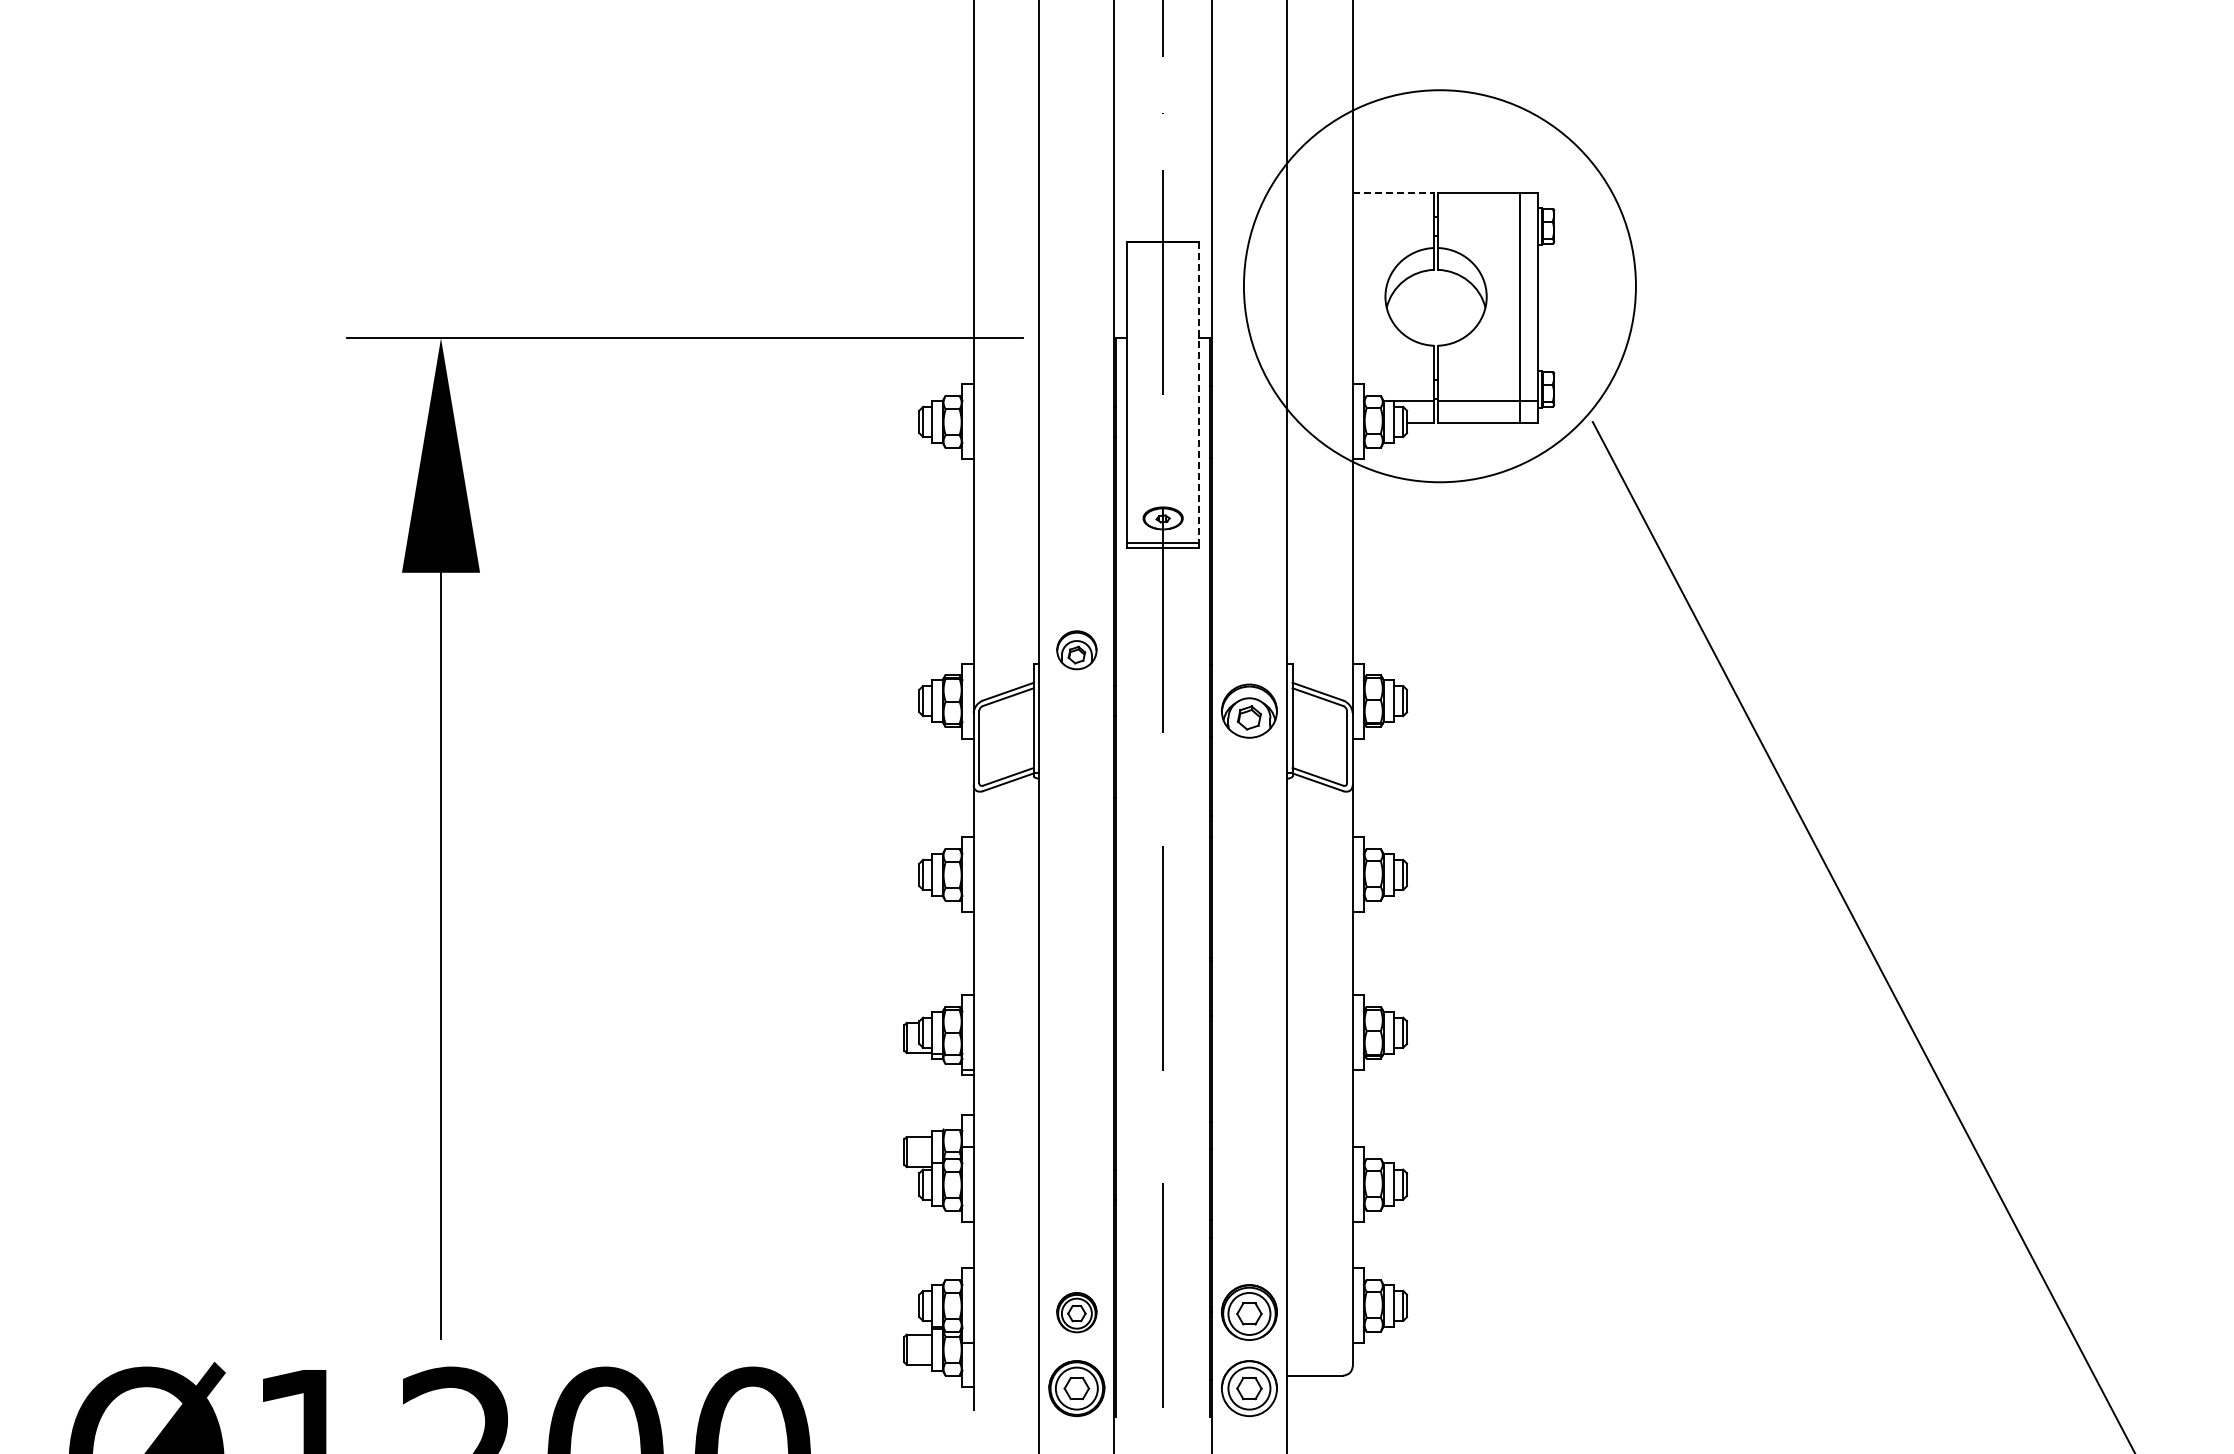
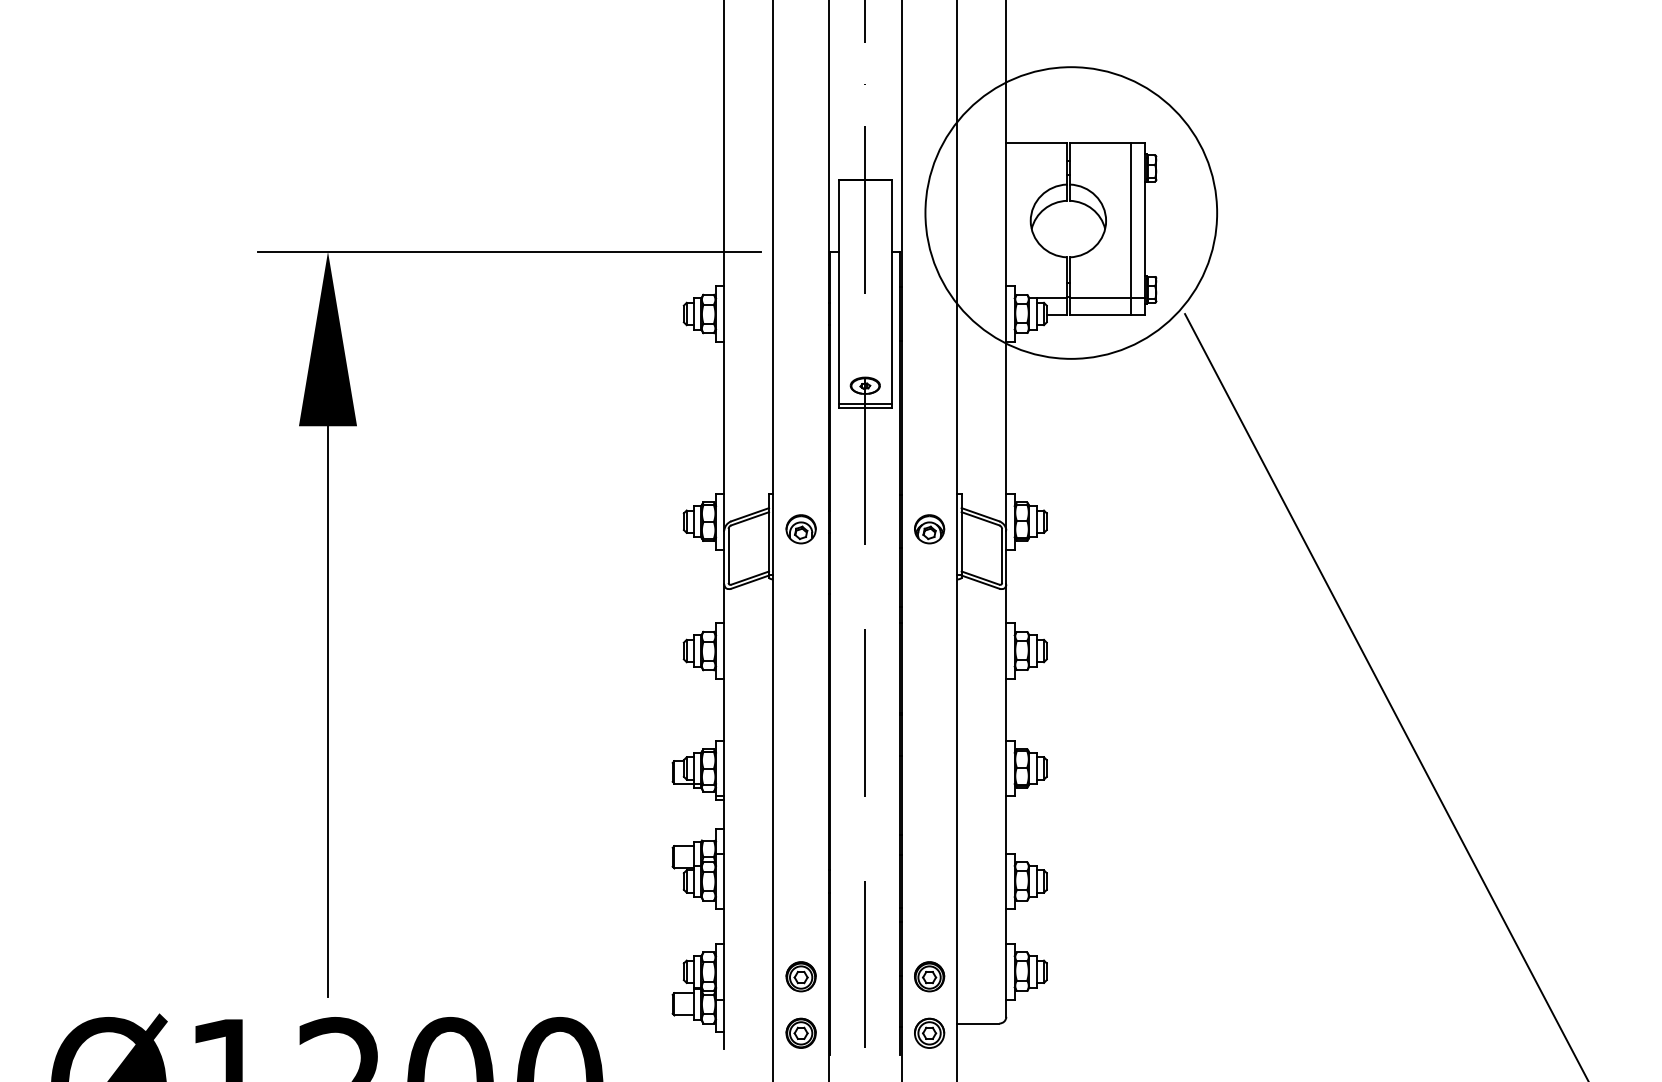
line: (1393, 192) -> (1036, 143), dashed -> solid
line: (1198, 392) -> (891, 292), dashed -> solid
part: (1076, 650) -> (800, 529), moved
part: (1249, 711) -> (929, 529), size x0.71
part: (1249, 1312) -> (929, 976), size x0.71
part: (1076, 1388) -> (800, 1033), size x0.71
part: (1249, 1388) -> (929, 1033), size x0.71

